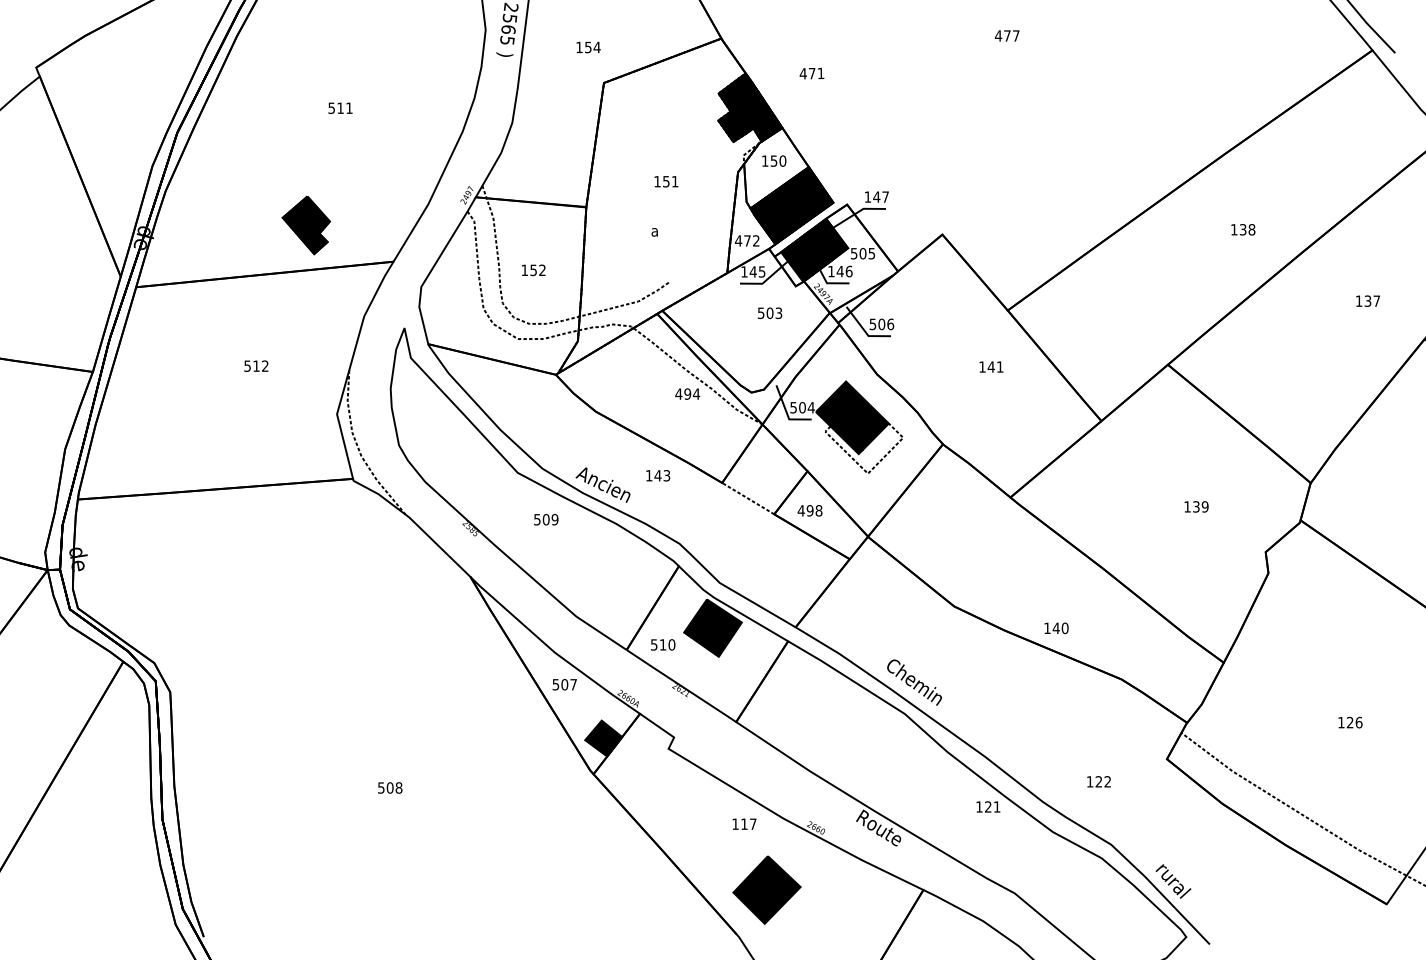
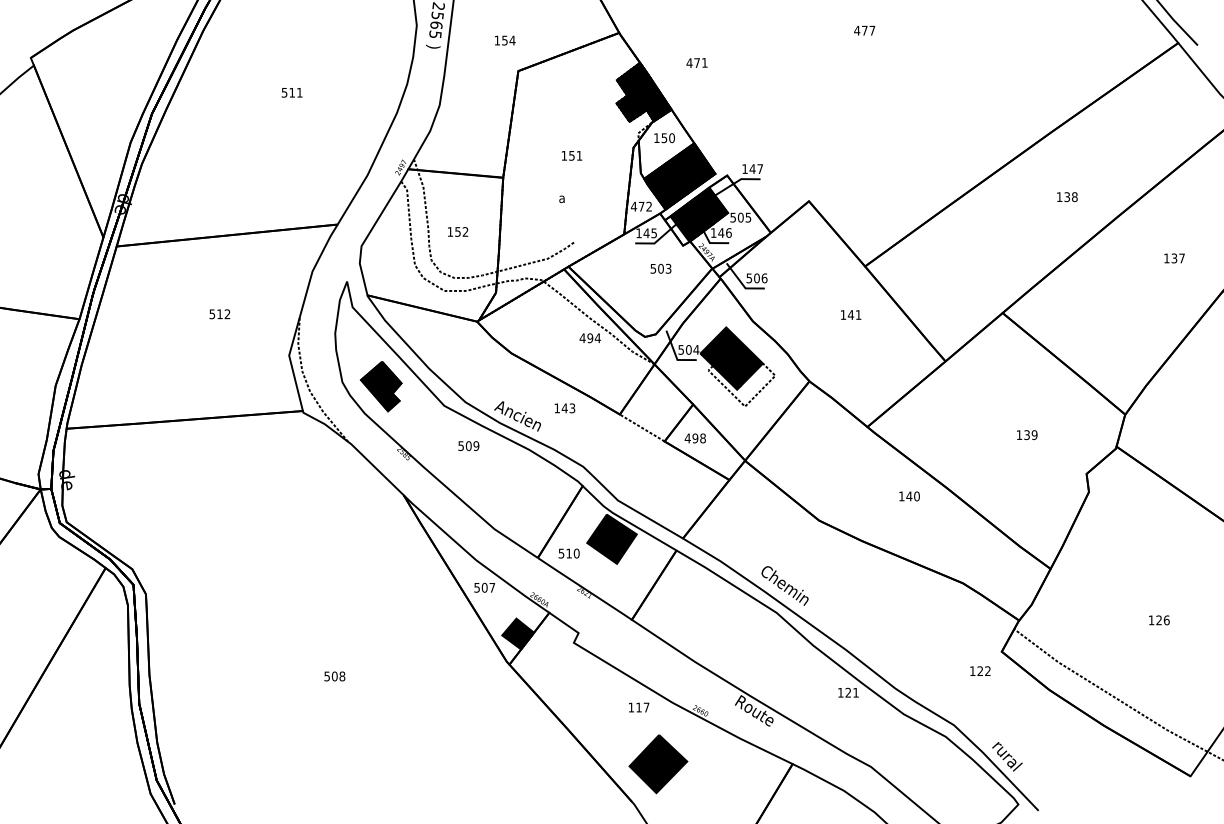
part: (305, 225) -> (380, 386), moved
text: (1056, 628) -> (909, 496), moved
text: (1098, 781) -> (979, 670), moved

